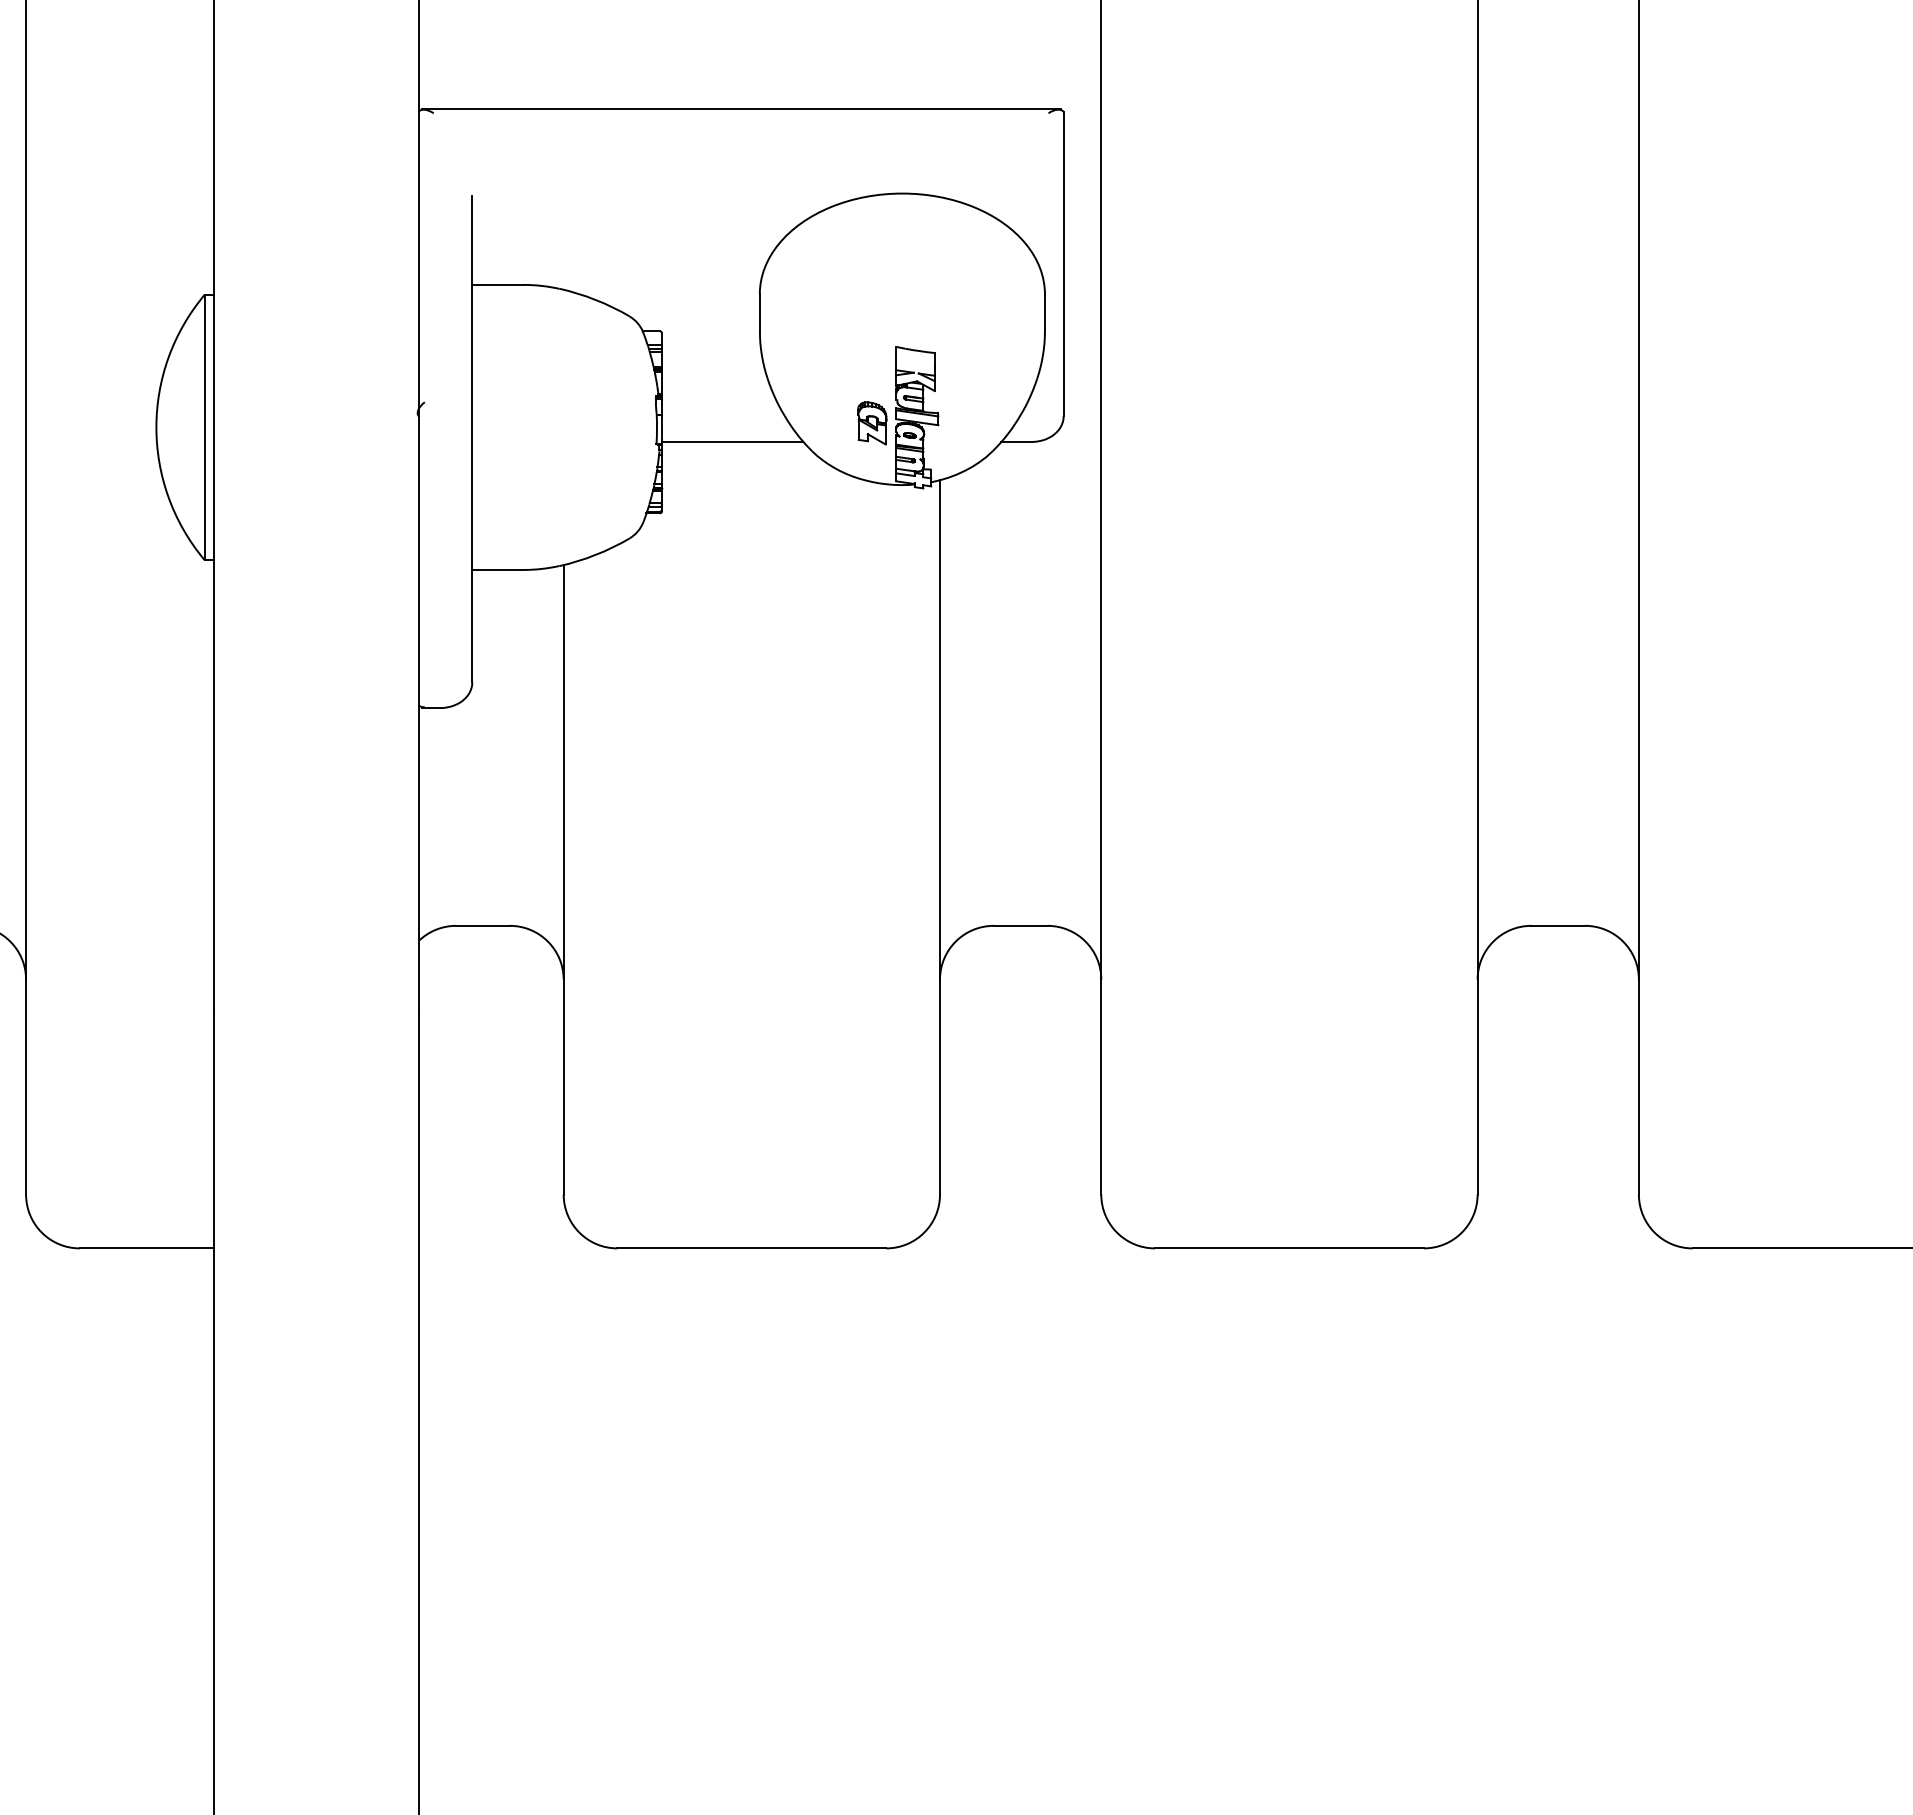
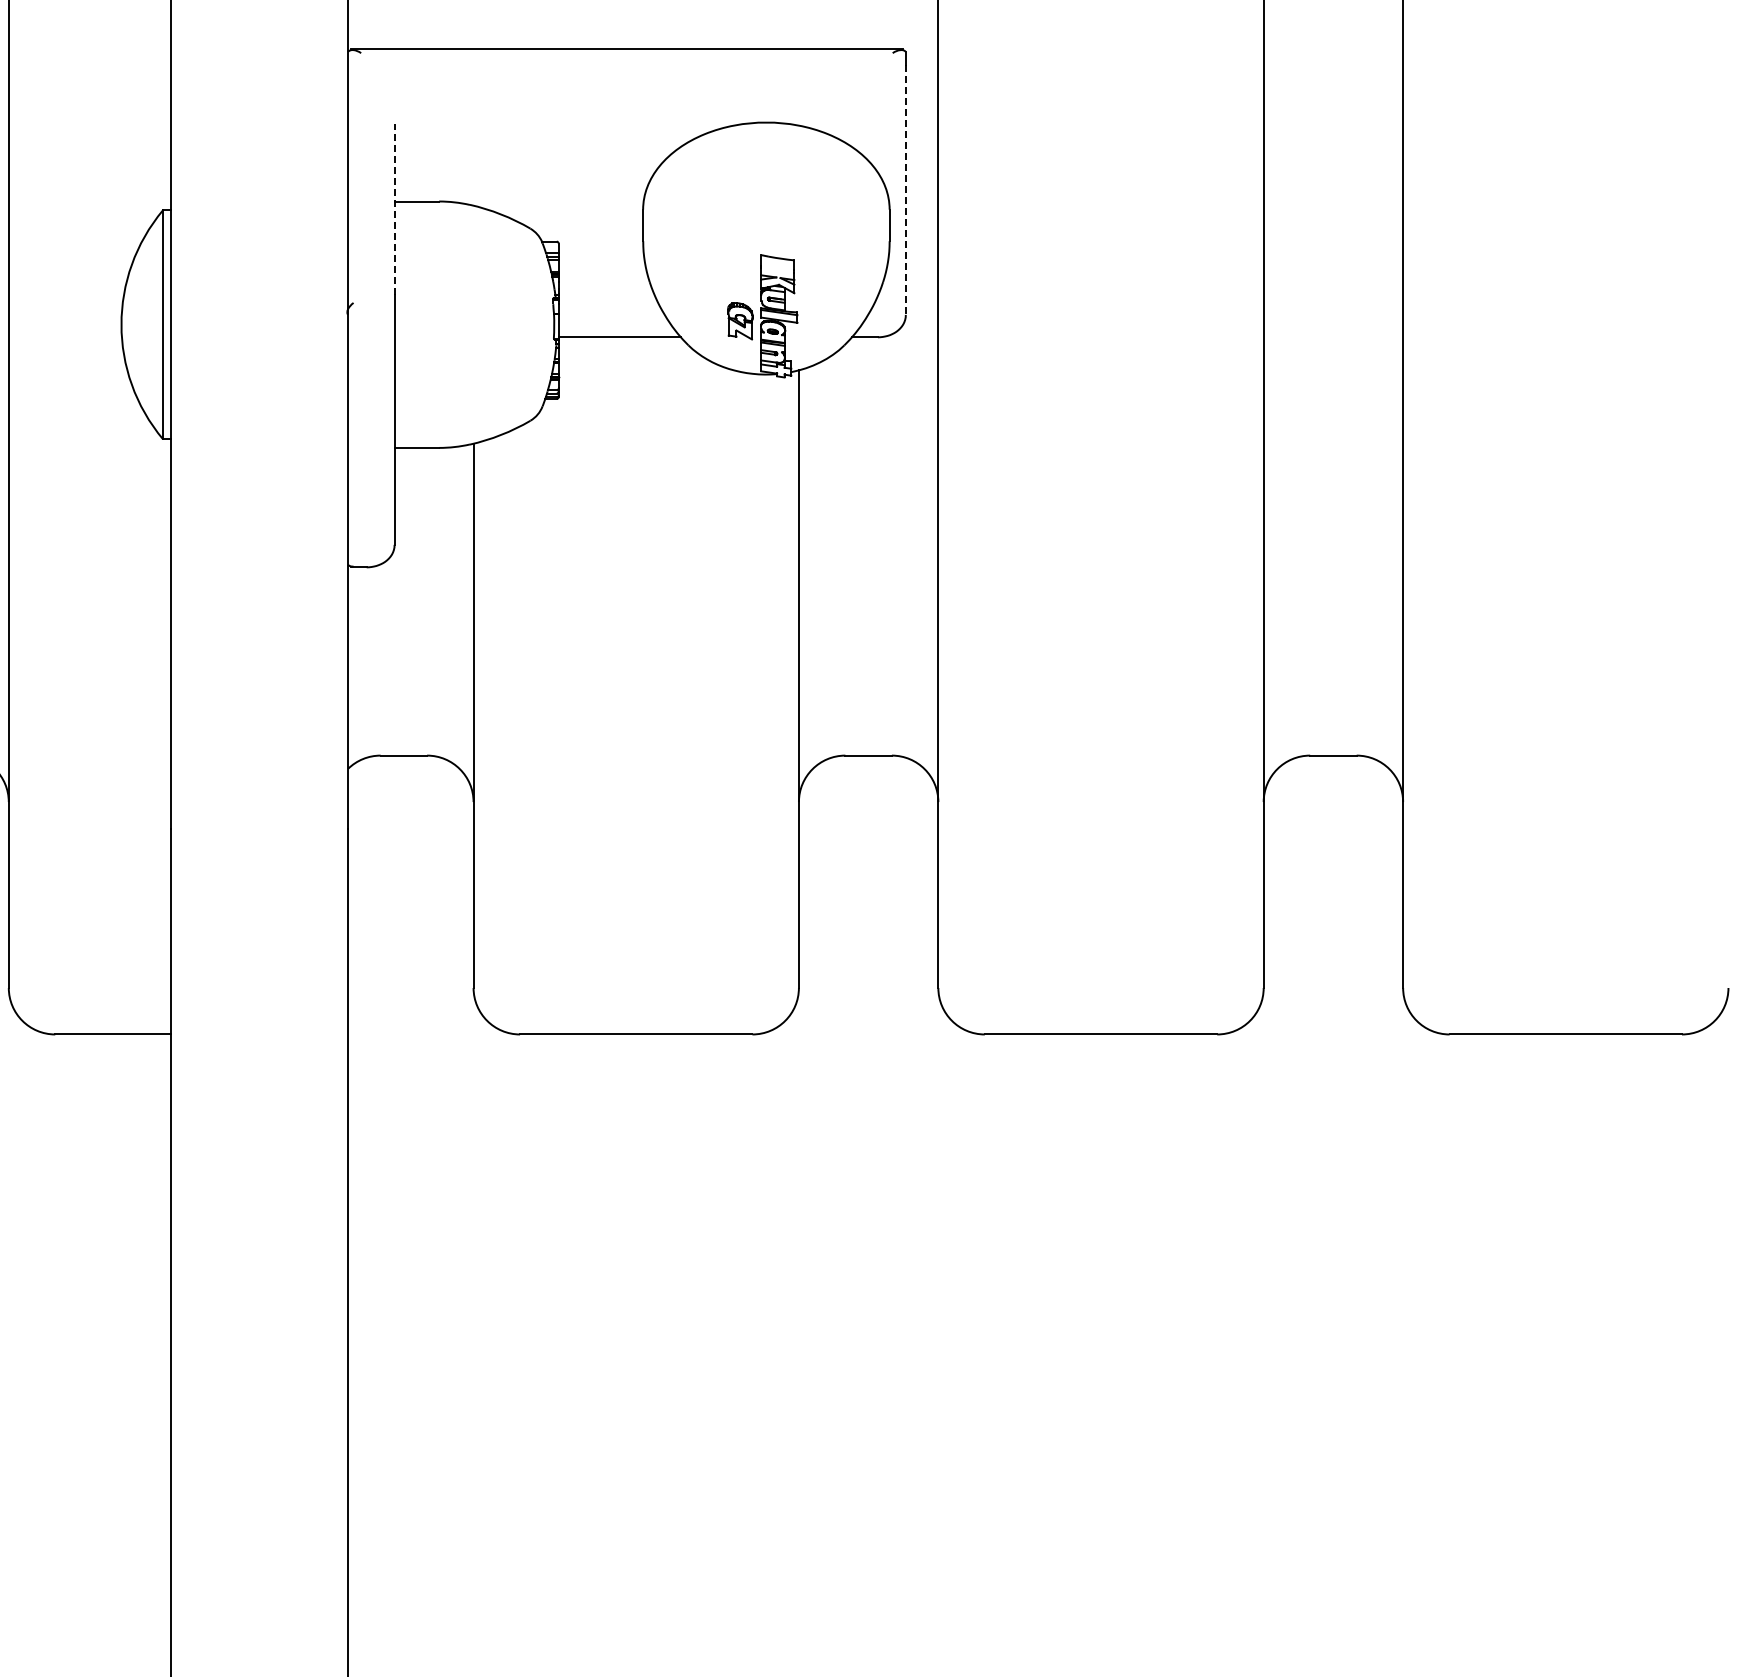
line: (1063, 271) -> (905, 189), solid -> dashed
line: (472, 294) -> (394, 209), solid -> dashed

